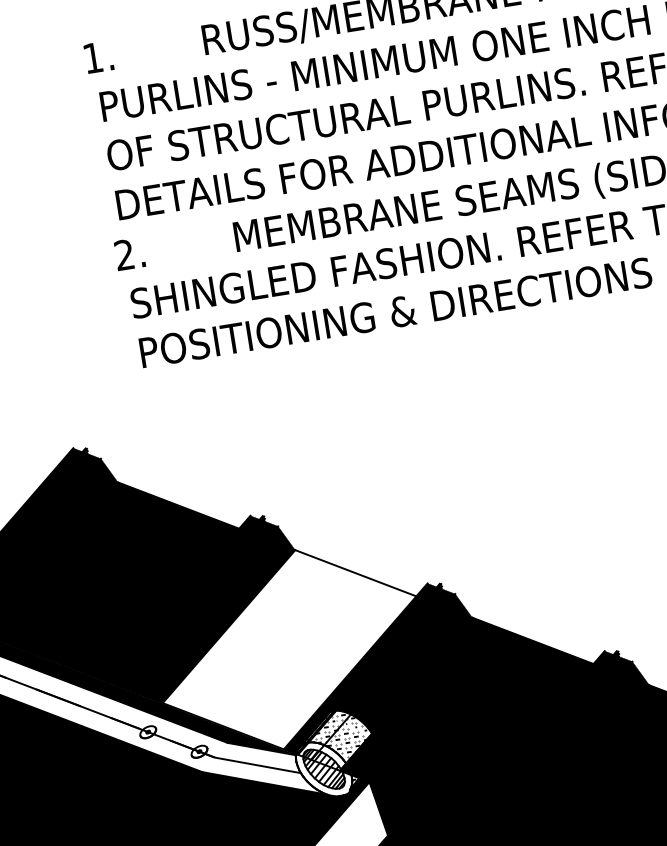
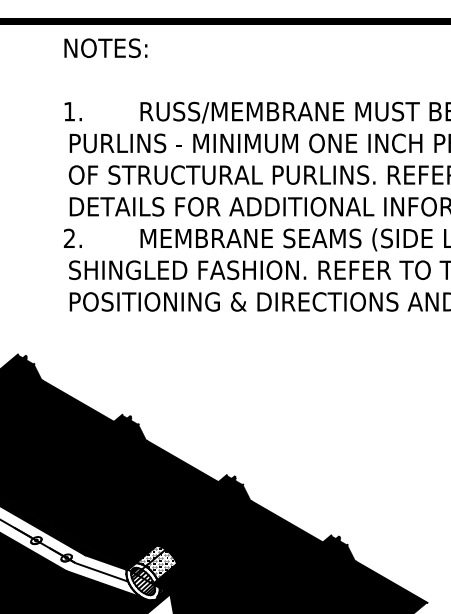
fill: (289, 648) -> (133, 502), added

